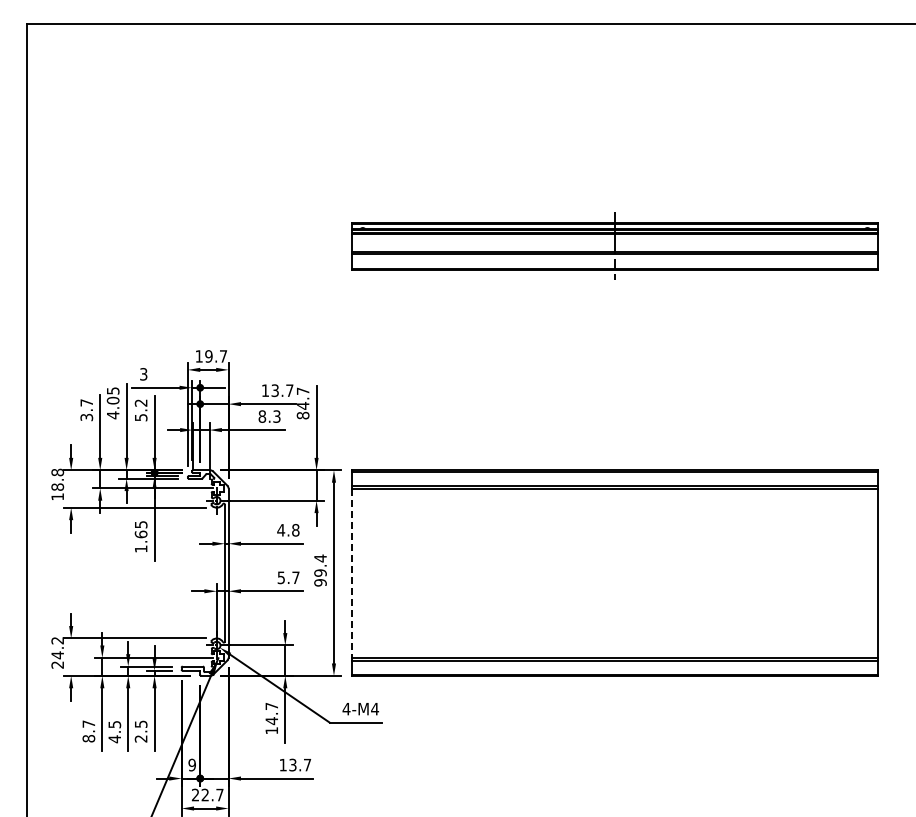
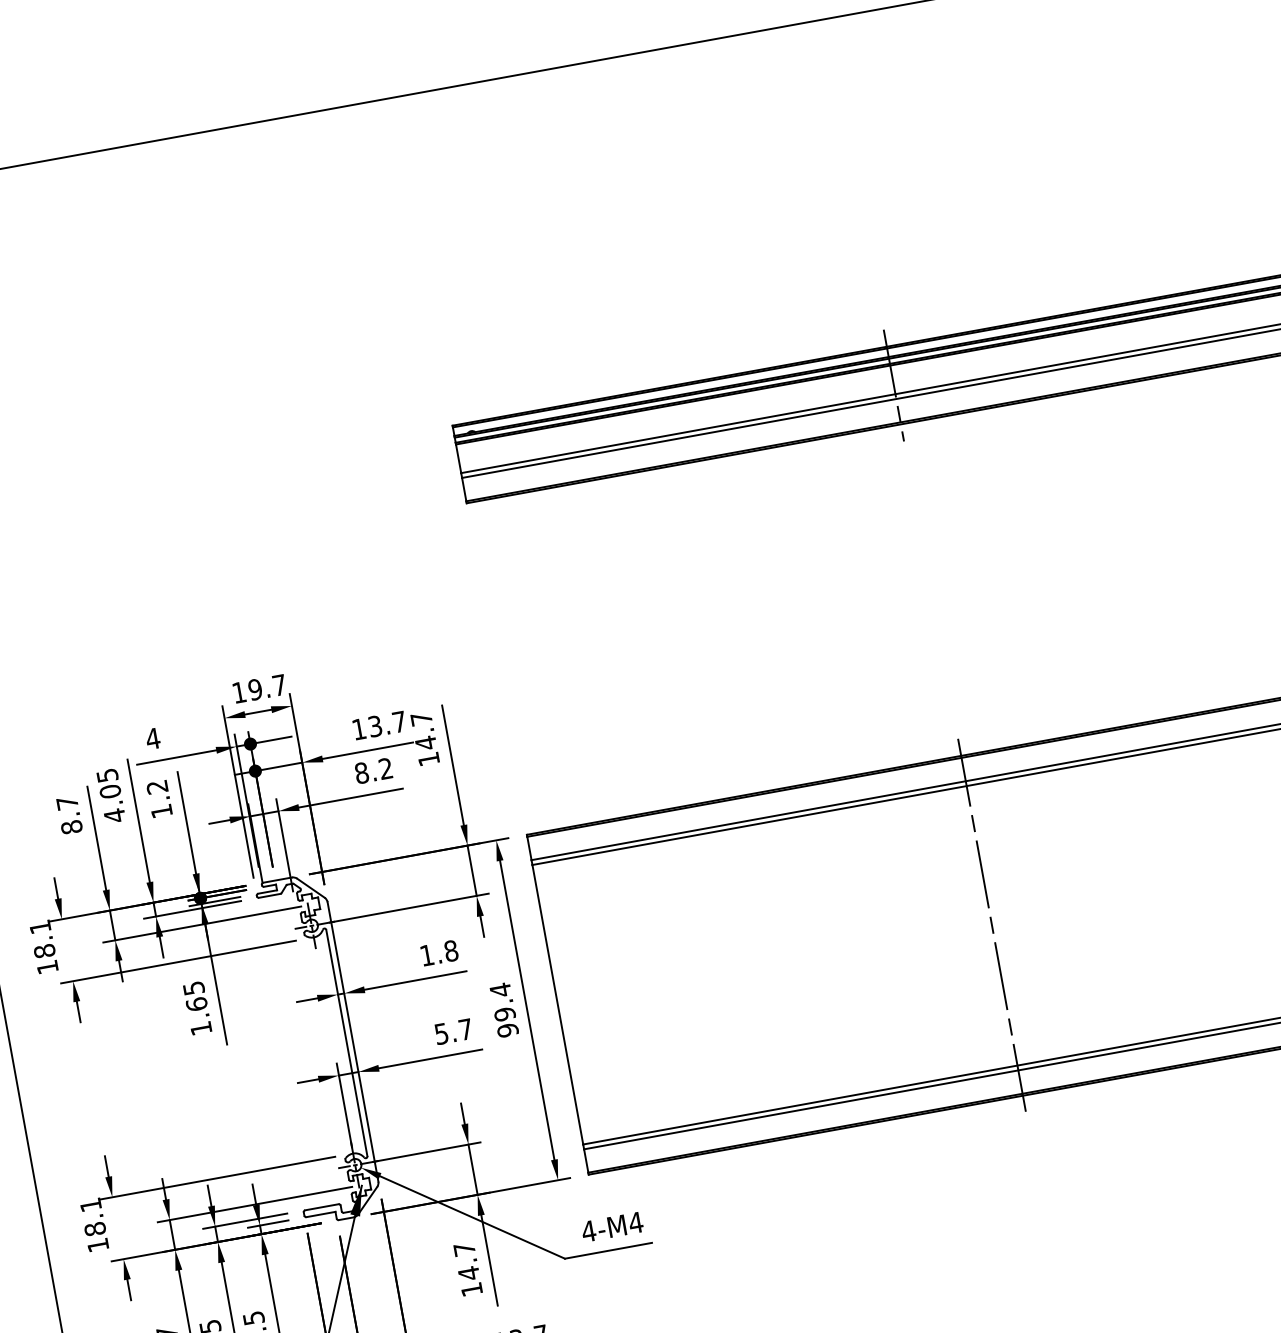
text: (143, 374) -> (152, 739), 3 -> 4
text: (302, 415) -> (427, 759), 84.7 -> 14.7
text: (276, 416) -> (385, 768), 8.3 -> 8.2
text: (86, 417) -> (71, 827), 3.7 -> 8.7
text: (141, 417) -> (162, 810), 5.2 -> 1.2
text: (57, 472) -> (39, 927), 18.8 -> 18.1
text: (281, 530) -> (427, 955), 4.8 -> 1.8
line: (615, 572) -> (992, 924), added
line: (352, 573) -> (557, 1005), dashed -> solid
text: (57, 652) -> (94, 1224), 24.2 -> 18.1

